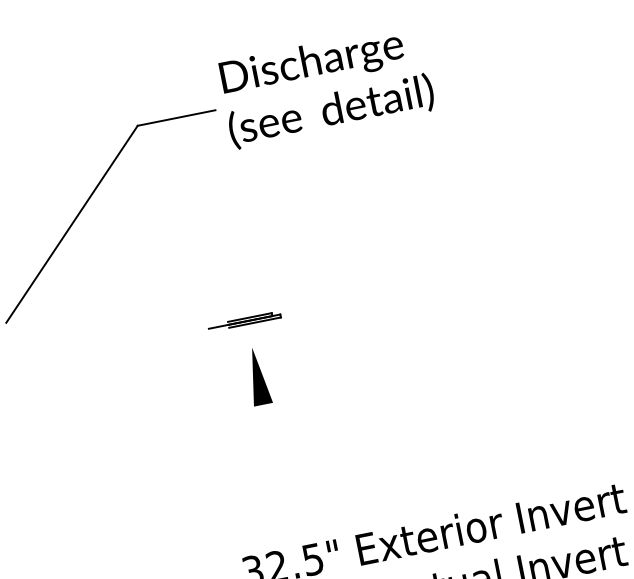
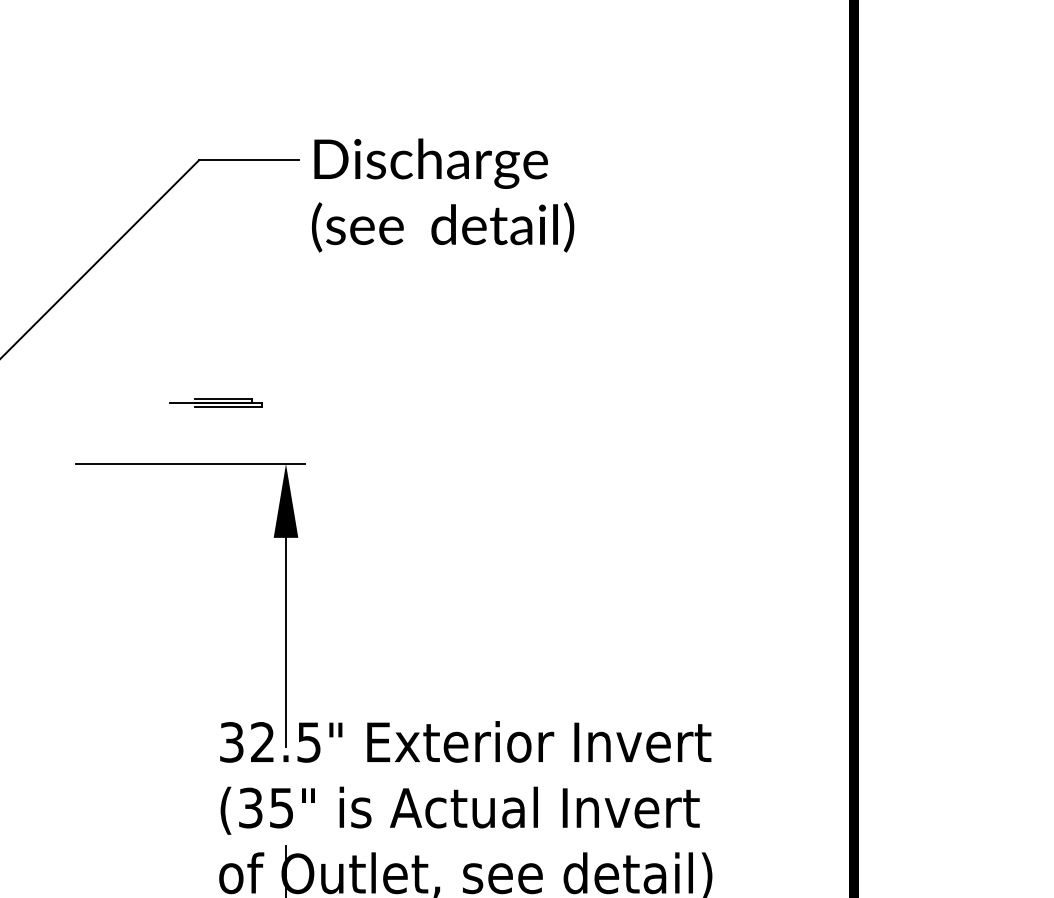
text: (326, 86) -> (443, 195), moved
part: (244, 321) -> (215, 402), moved
line: (178, 361) -> (190, 463), added
line: (279, 484) -> (286, 641), added

